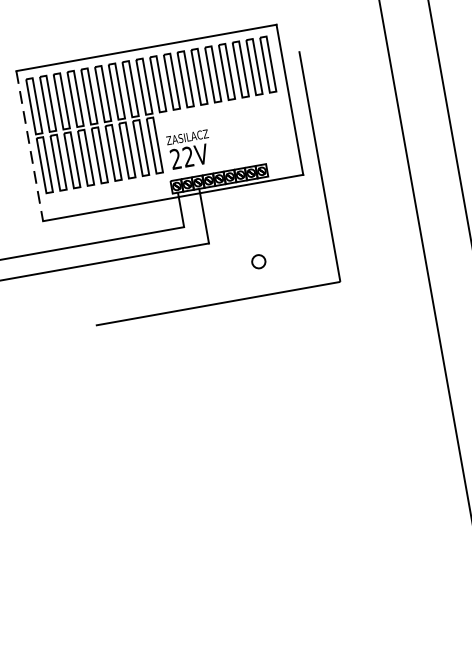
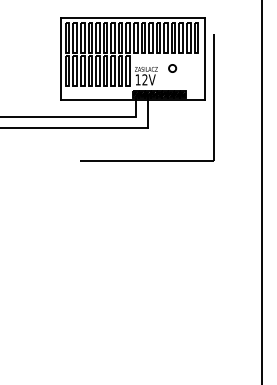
line: (30, 146) -> (61, 59), dashed -> solid
text: (174, 158) -> (137, 79), 22V -> 12V
circle: (258, 261) -> (172, 68), moved

